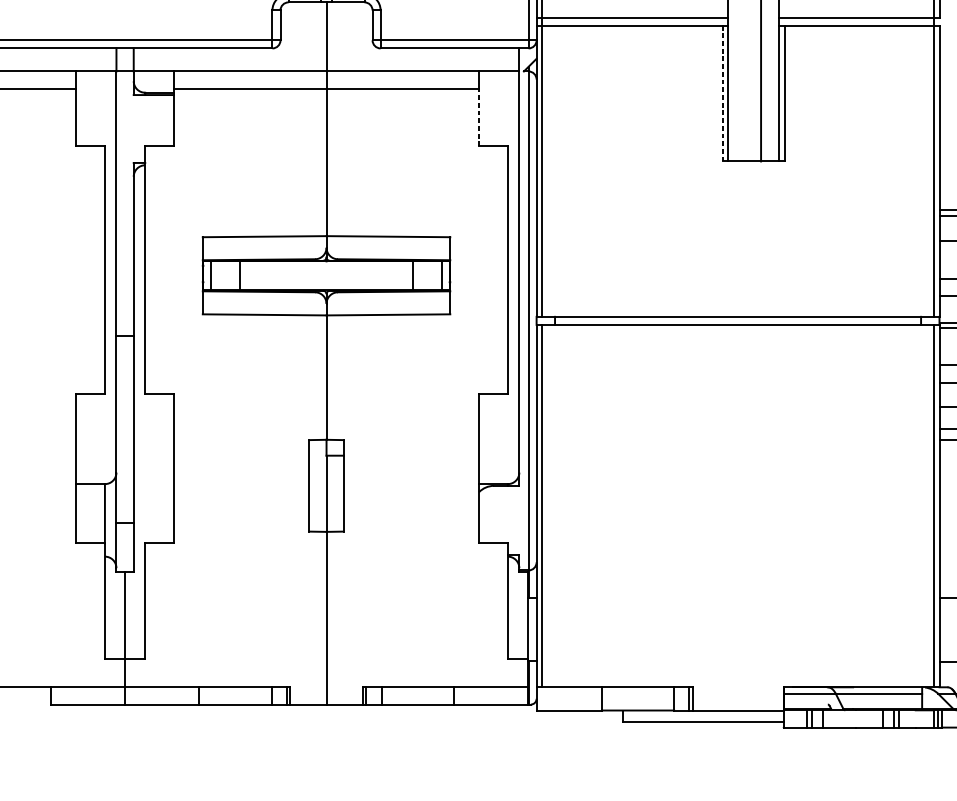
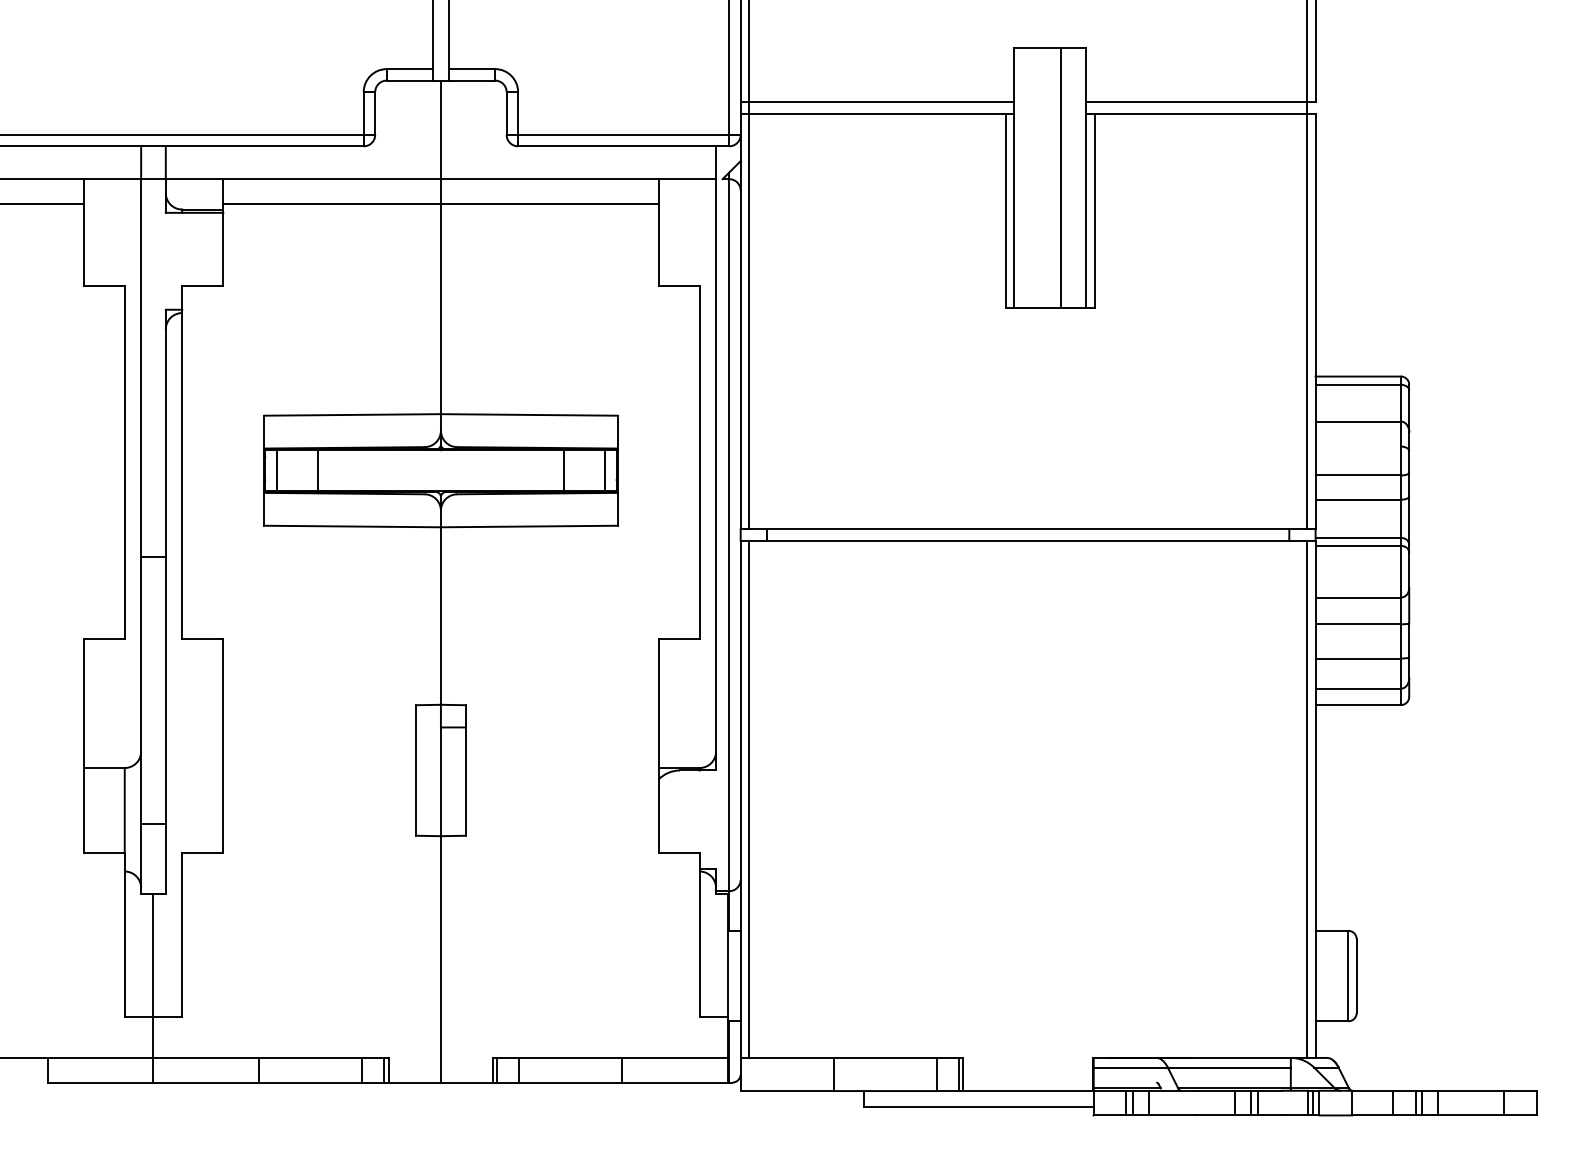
line: (722, 93) -> (1005, 210), dashed -> solid
line: (479, 117) -> (658, 244), dashed -> solid

